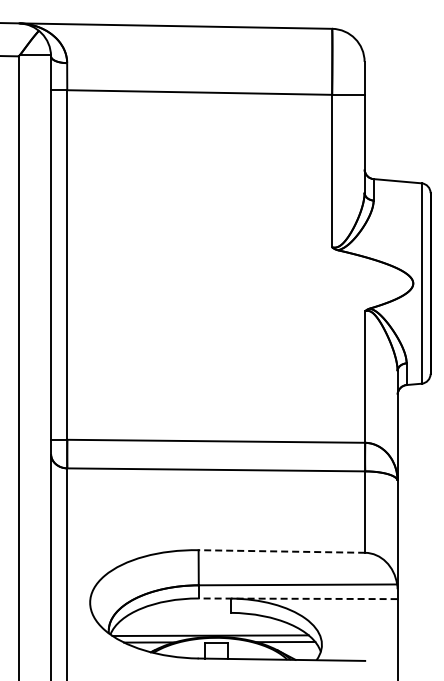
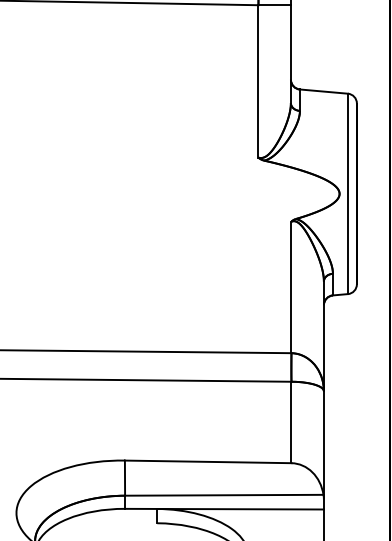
line: (281, 551) -> (207, 461), dashed -> solid
line: (297, 598) -> (223, 508), dashed -> solid

